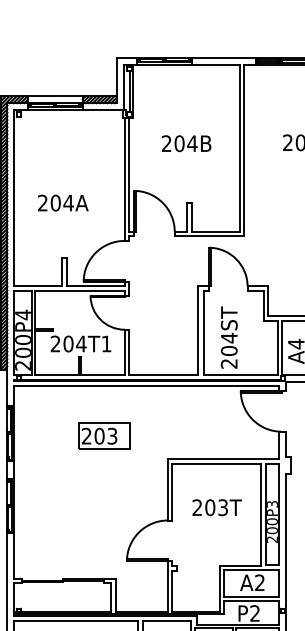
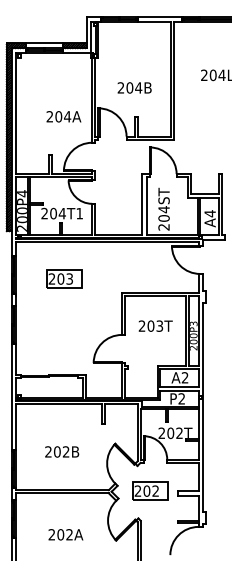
text: (186, 143) -> (134, 87), moved
text: (62, 202) -> (63, 116), moved
part: (104, 435) -> (64, 278), moved

